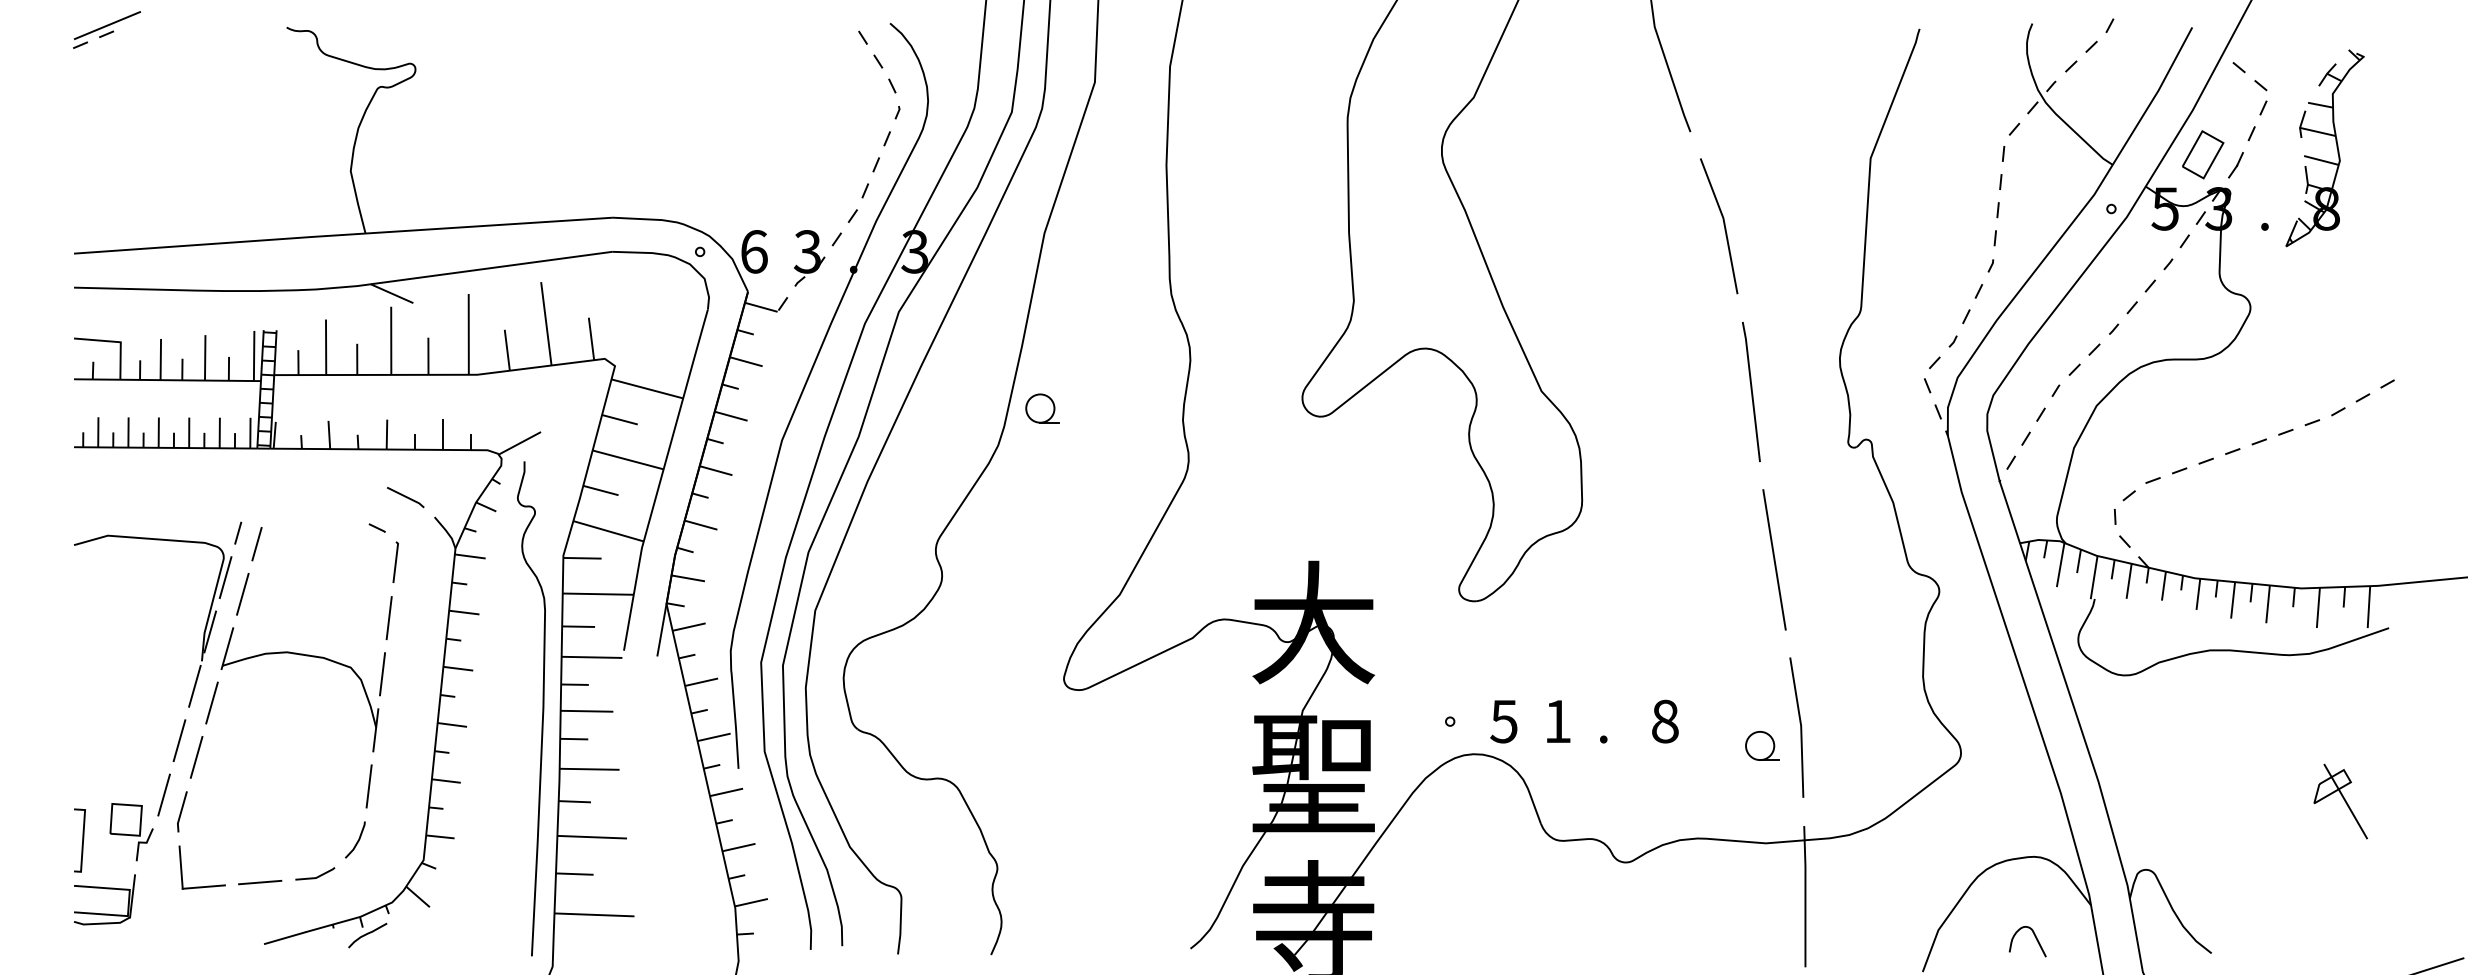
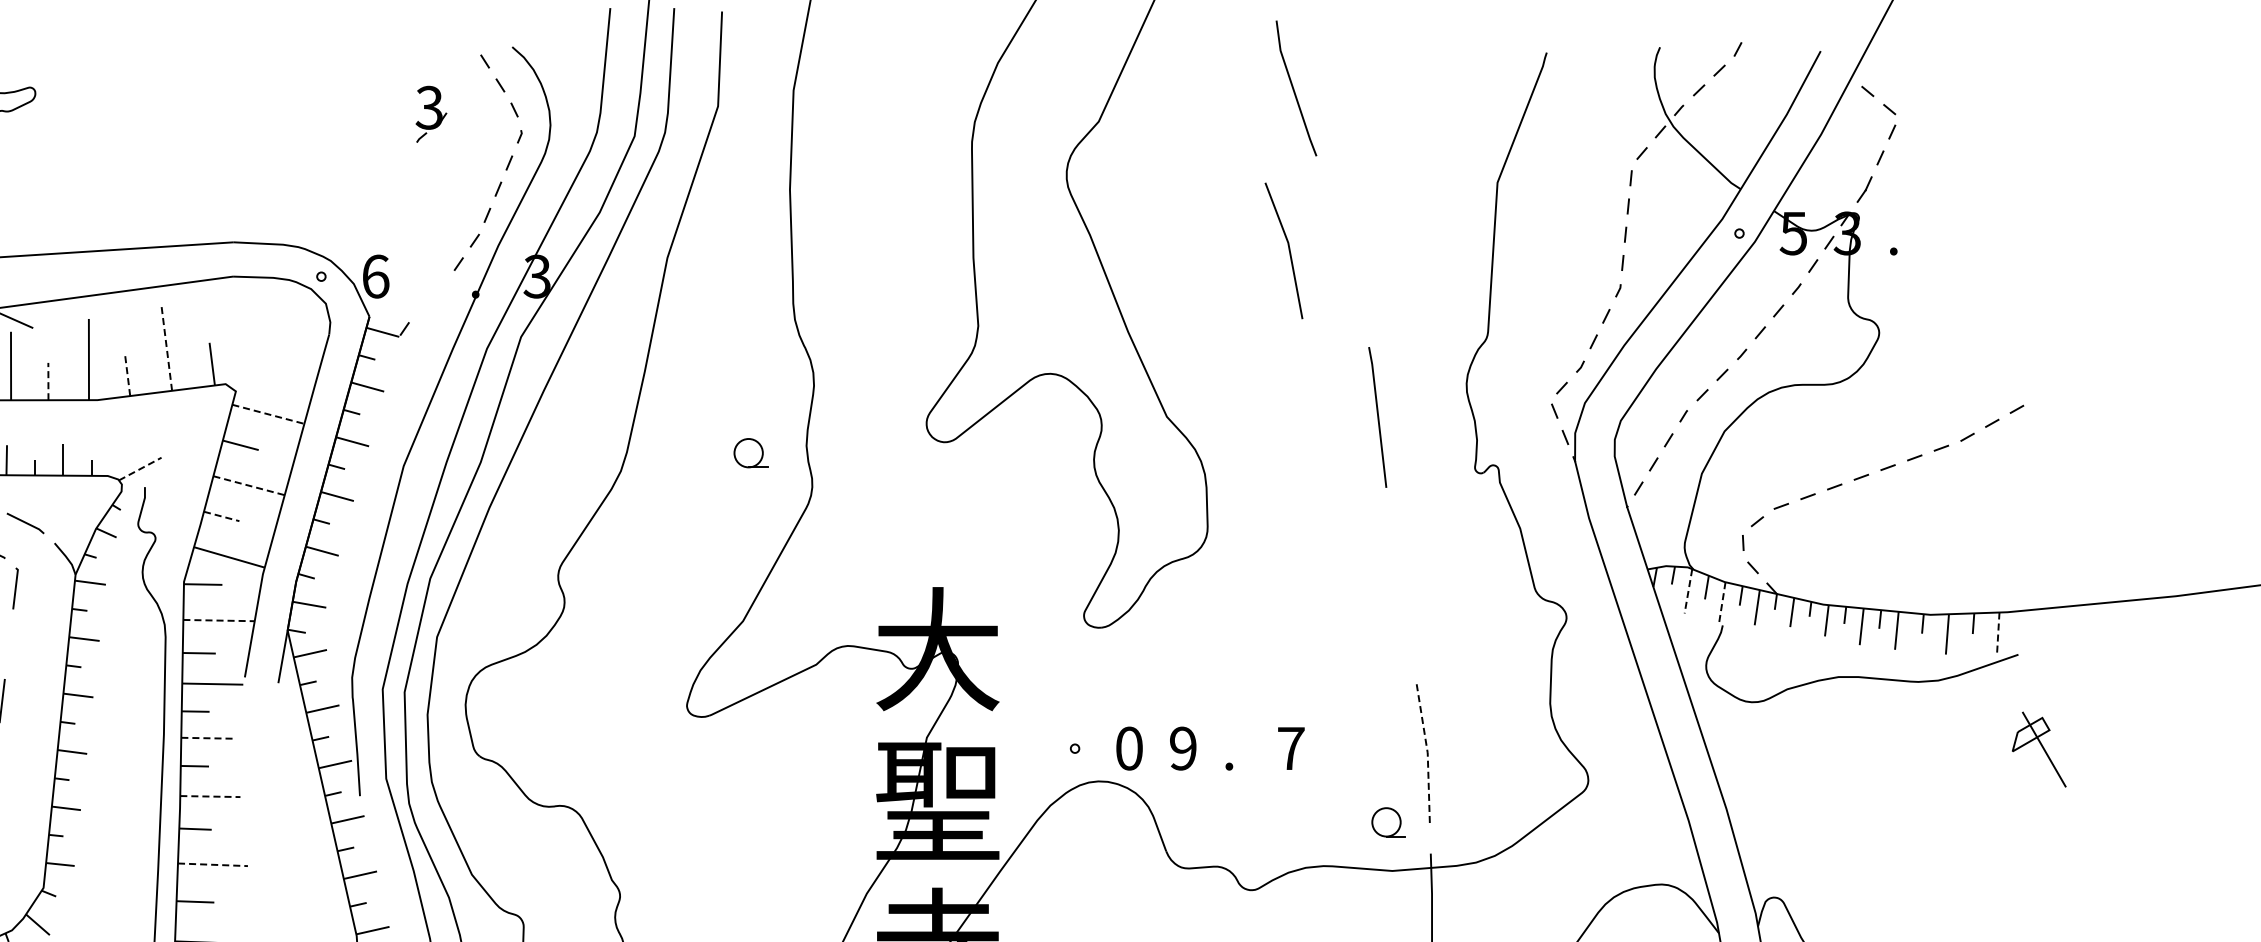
part: (2203, 154) -> (1831, 178), removed
part: (2322, 159) -> (1951, 183), removed
line: (1723, 225) -> (1288, 250), moved
part: (809, 258) -> (431, 114), moved
line: (546, 323) -> (167, 348), solid -> dashed
line: (507, 350) -> (127, 375), solid -> dashed
line: (428, 356) -> (48, 381), solid -> dashed
line: (647, 389) -> (268, 414), solid -> dashed
part: (1042, 408) -> (750, 453), moved
line: (520, 443) -> (140, 469), solid -> dashed
line: (628, 459) -> (249, 485), solid -> dashed
line: (601, 490) -> (222, 516), solid -> dashed
line: (1774, 559) -> (1400, 585), removed
line: (2060, 565) -> (1688, 591), solid -> dashed
line: (2094, 577) -> (1722, 603), solid -> dashed
line: (598, 594) -> (219, 620), solid -> dashed
line: (2368, 607) -> (1997, 633), solid -> dashed
line: (388, 618) -> (8, 645), removed
line: (587, 711) -> (208, 738), solid -> dashed
text: (1503, 721) -> (1128, 748), 5 -> 0
text: (1557, 721) -> (1182, 748), 1 -> 9
text: (1665, 721) -> (1291, 748), 8 -> 7
line: (1801, 726) -> (1428, 753), solid -> dashed
part: (1762, 745) -> (1388, 821), moved
line: (589, 769) -> (210, 796), solid -> dashed
part: (2340, 801) -> (2038, 749), moved
line: (592, 837) -> (213, 865), solid -> dashed

